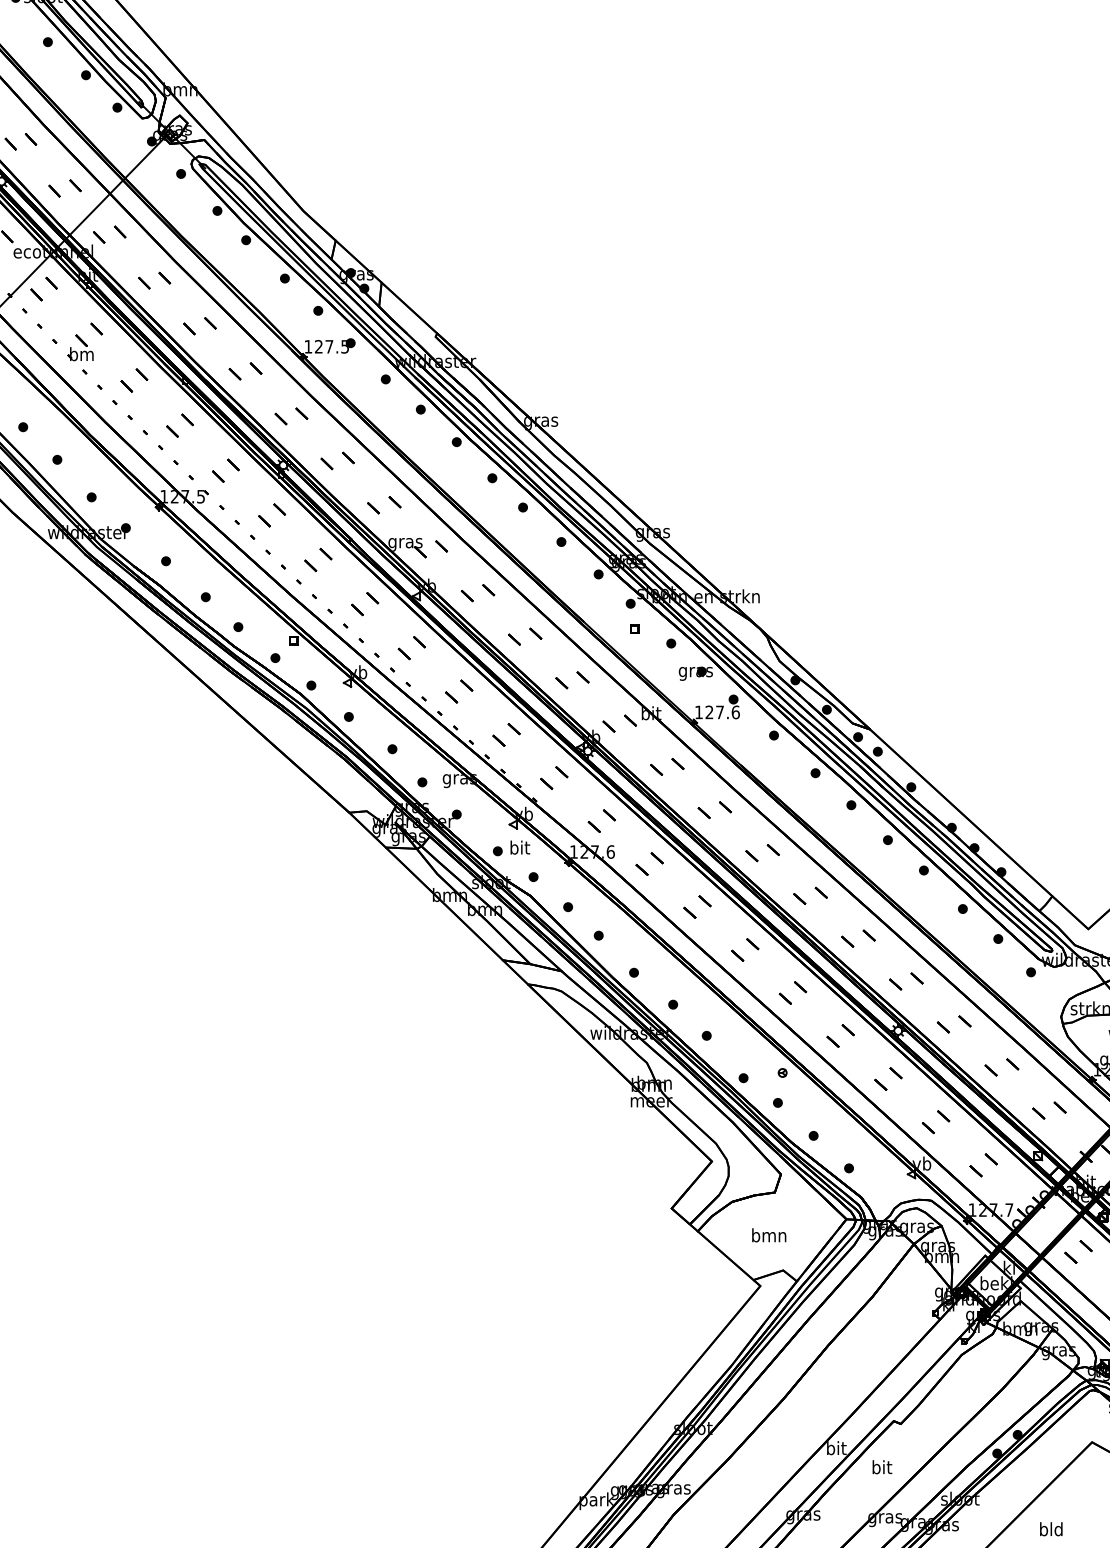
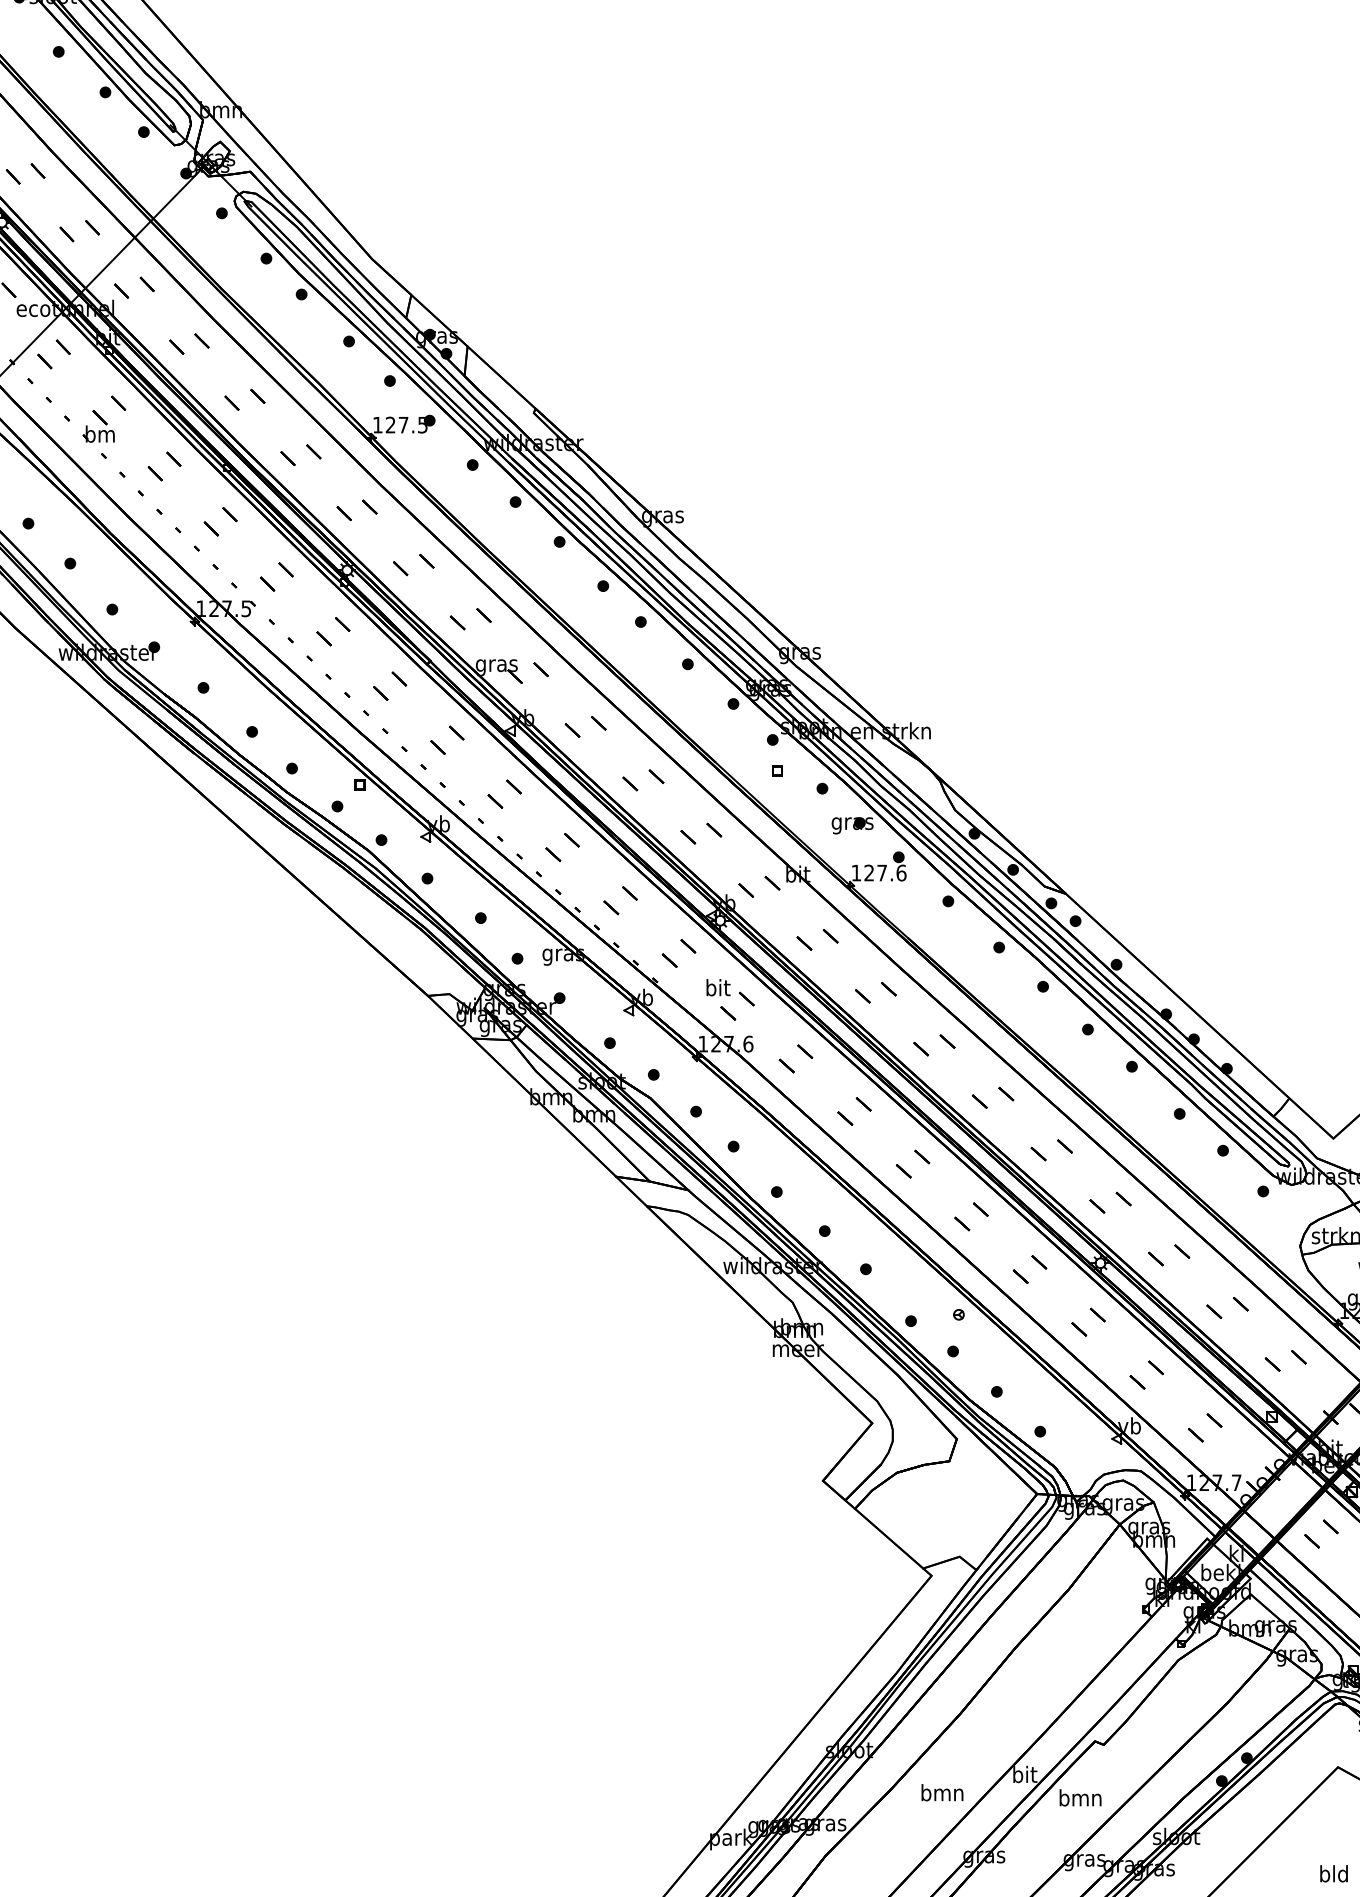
text: (520, 847) -> (718, 987), moved
text: (769, 1235) -> (942, 1792), moved
text: (881, 1466) -> (1080, 1797), bit -> bmn
text: (1050, 1528) -> (1333, 1873), moved

